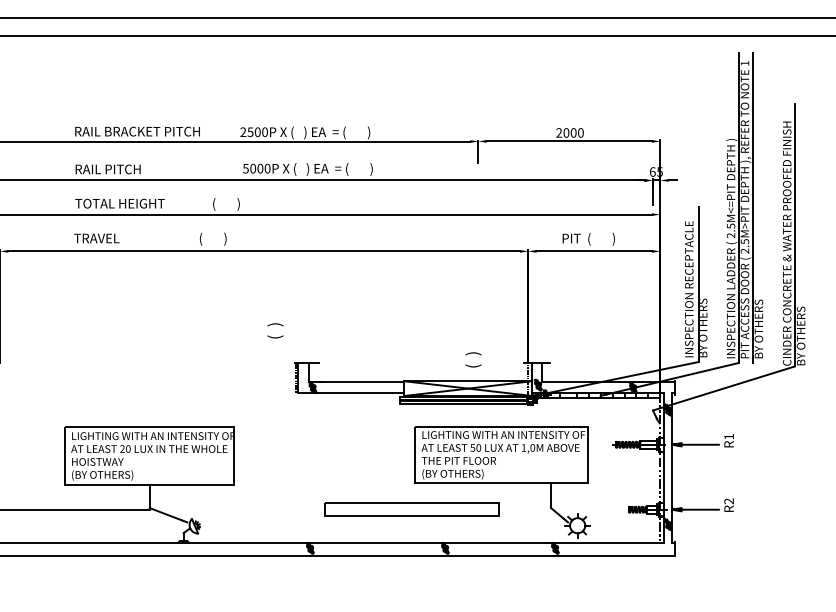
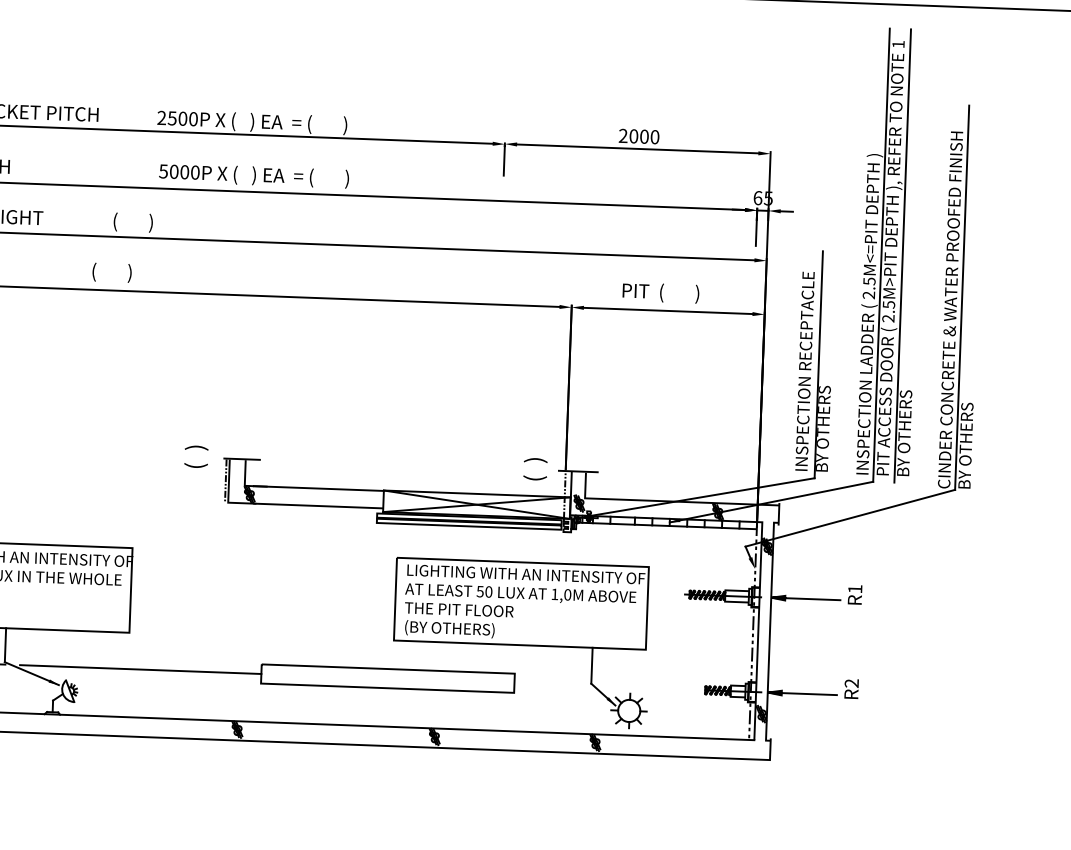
text: (275, 330) -> (196, 456), moved
text: (473, 359) -> (535, 468), moved
line: (242, 509) -> (140, 669), added

